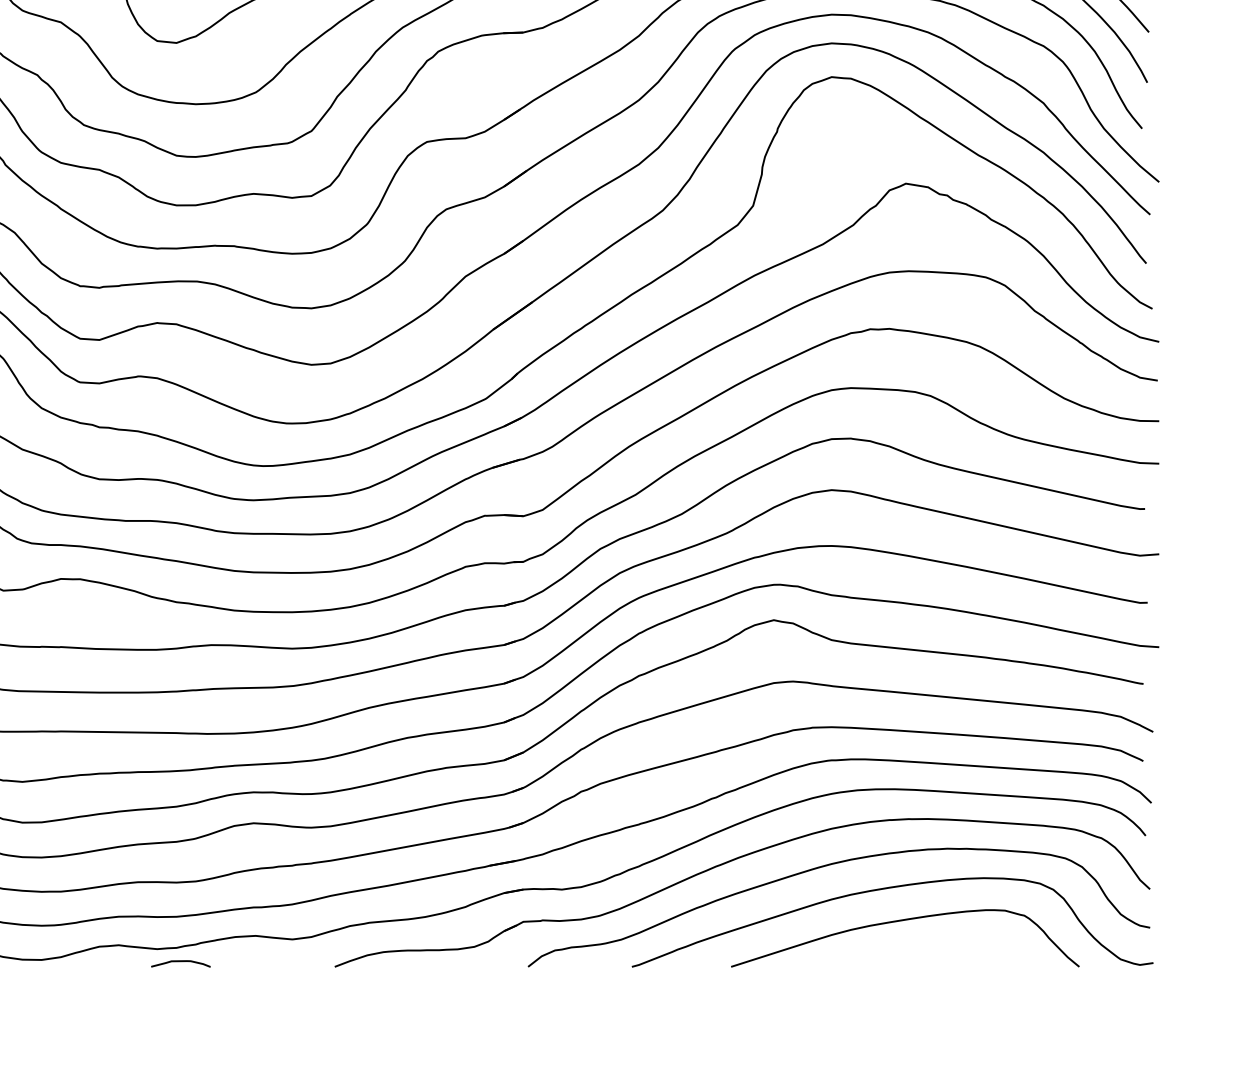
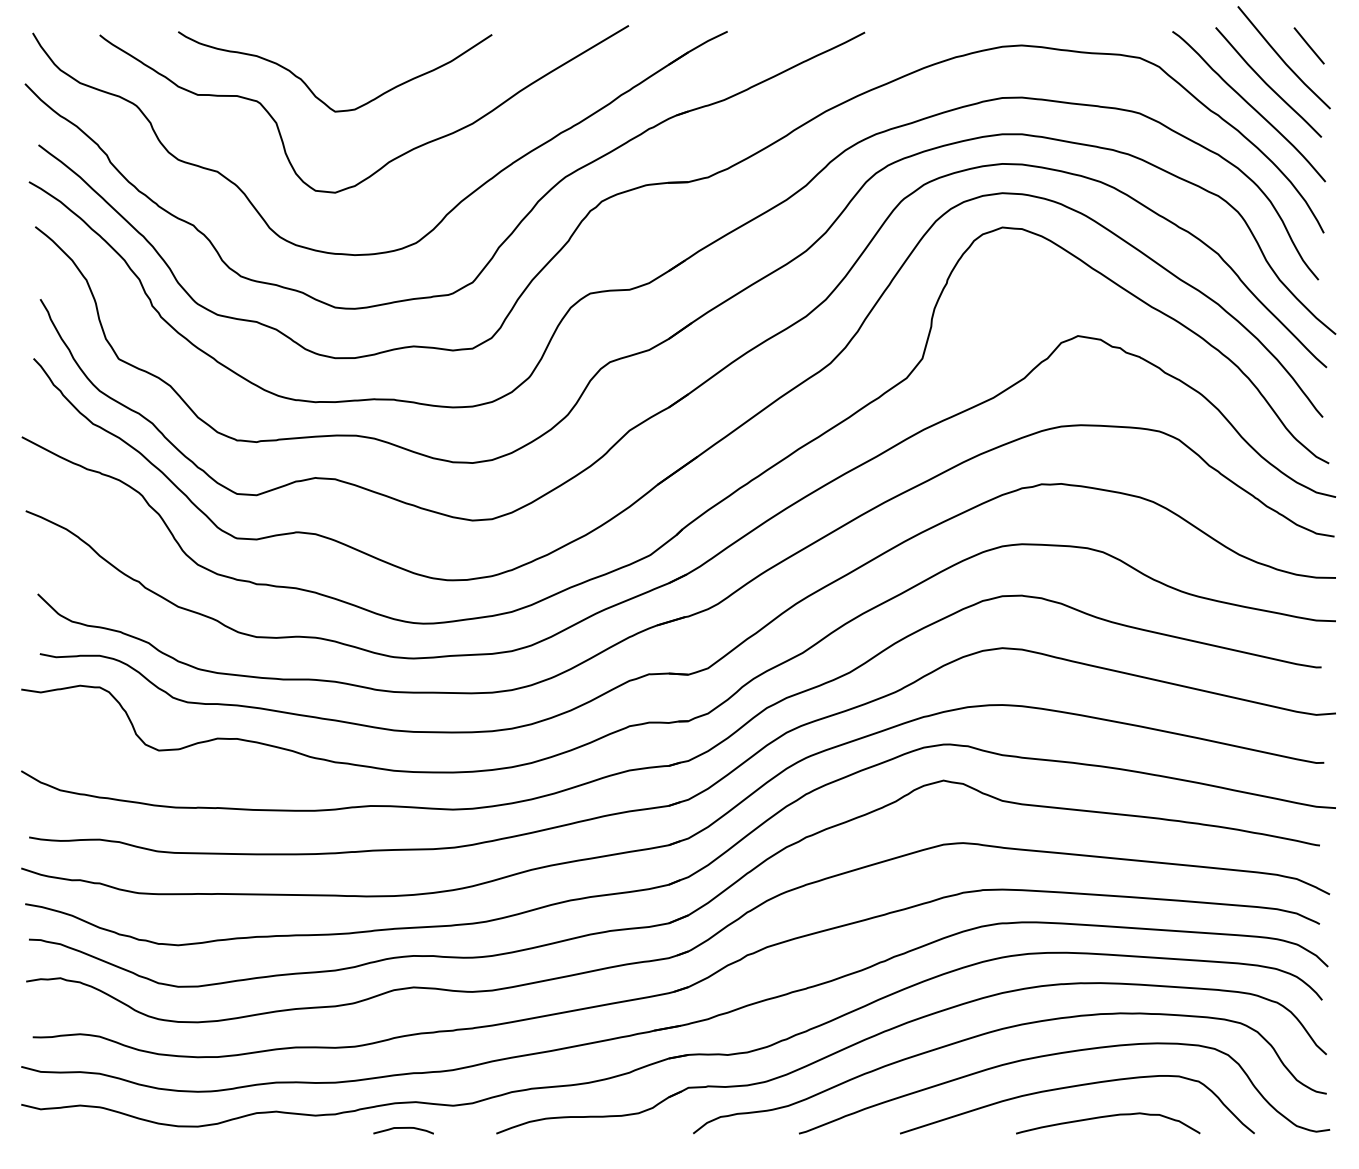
curve: (935, 950) -> (1108, 1117), added
curve: (180, 961) -> (403, 1128), moved

